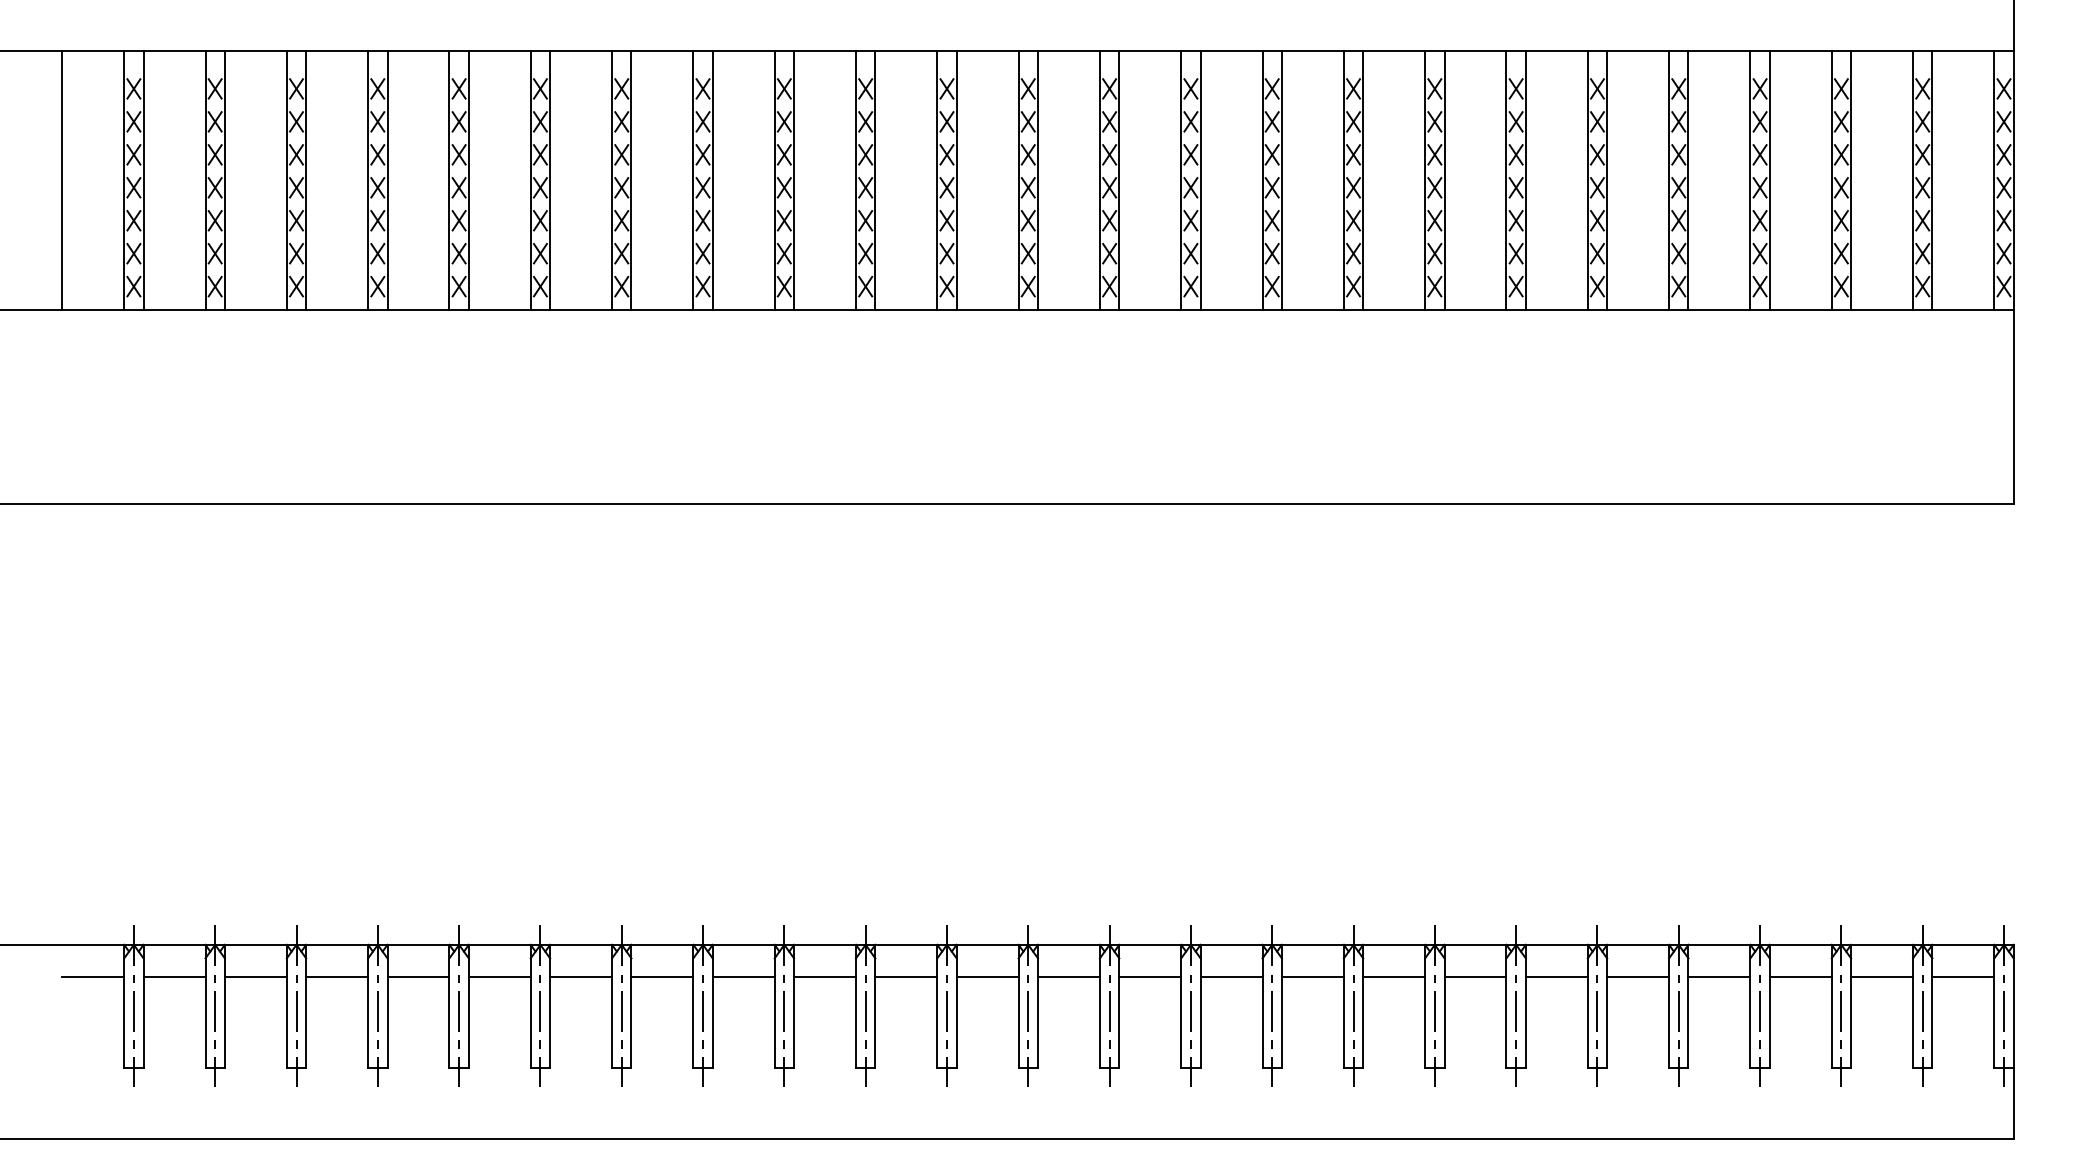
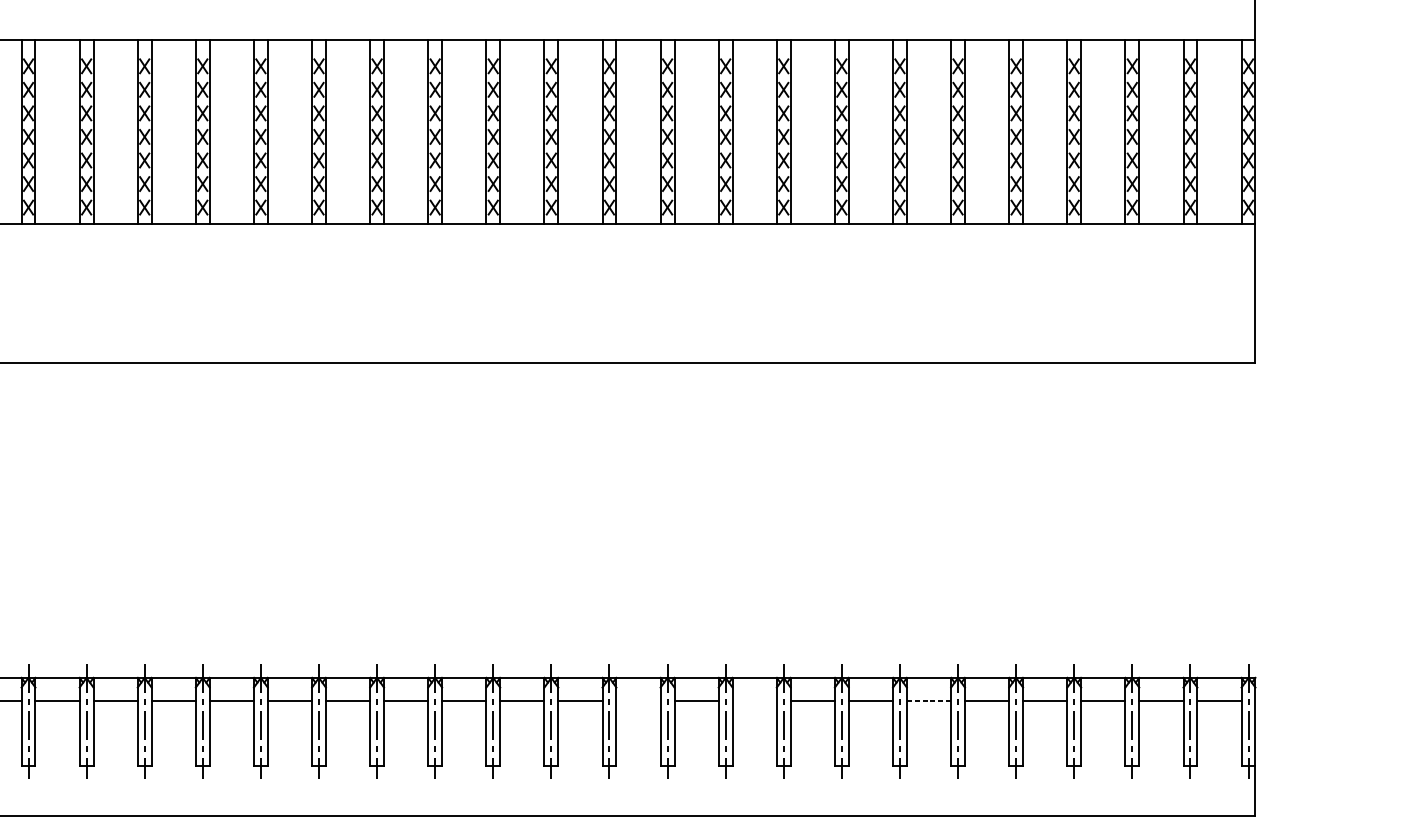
line: (1150, 977) -> (638, 701), removed
line: (1312, 977) -> (754, 701), removed
line: (1556, 977) -> (928, 701), solid -> dashed

